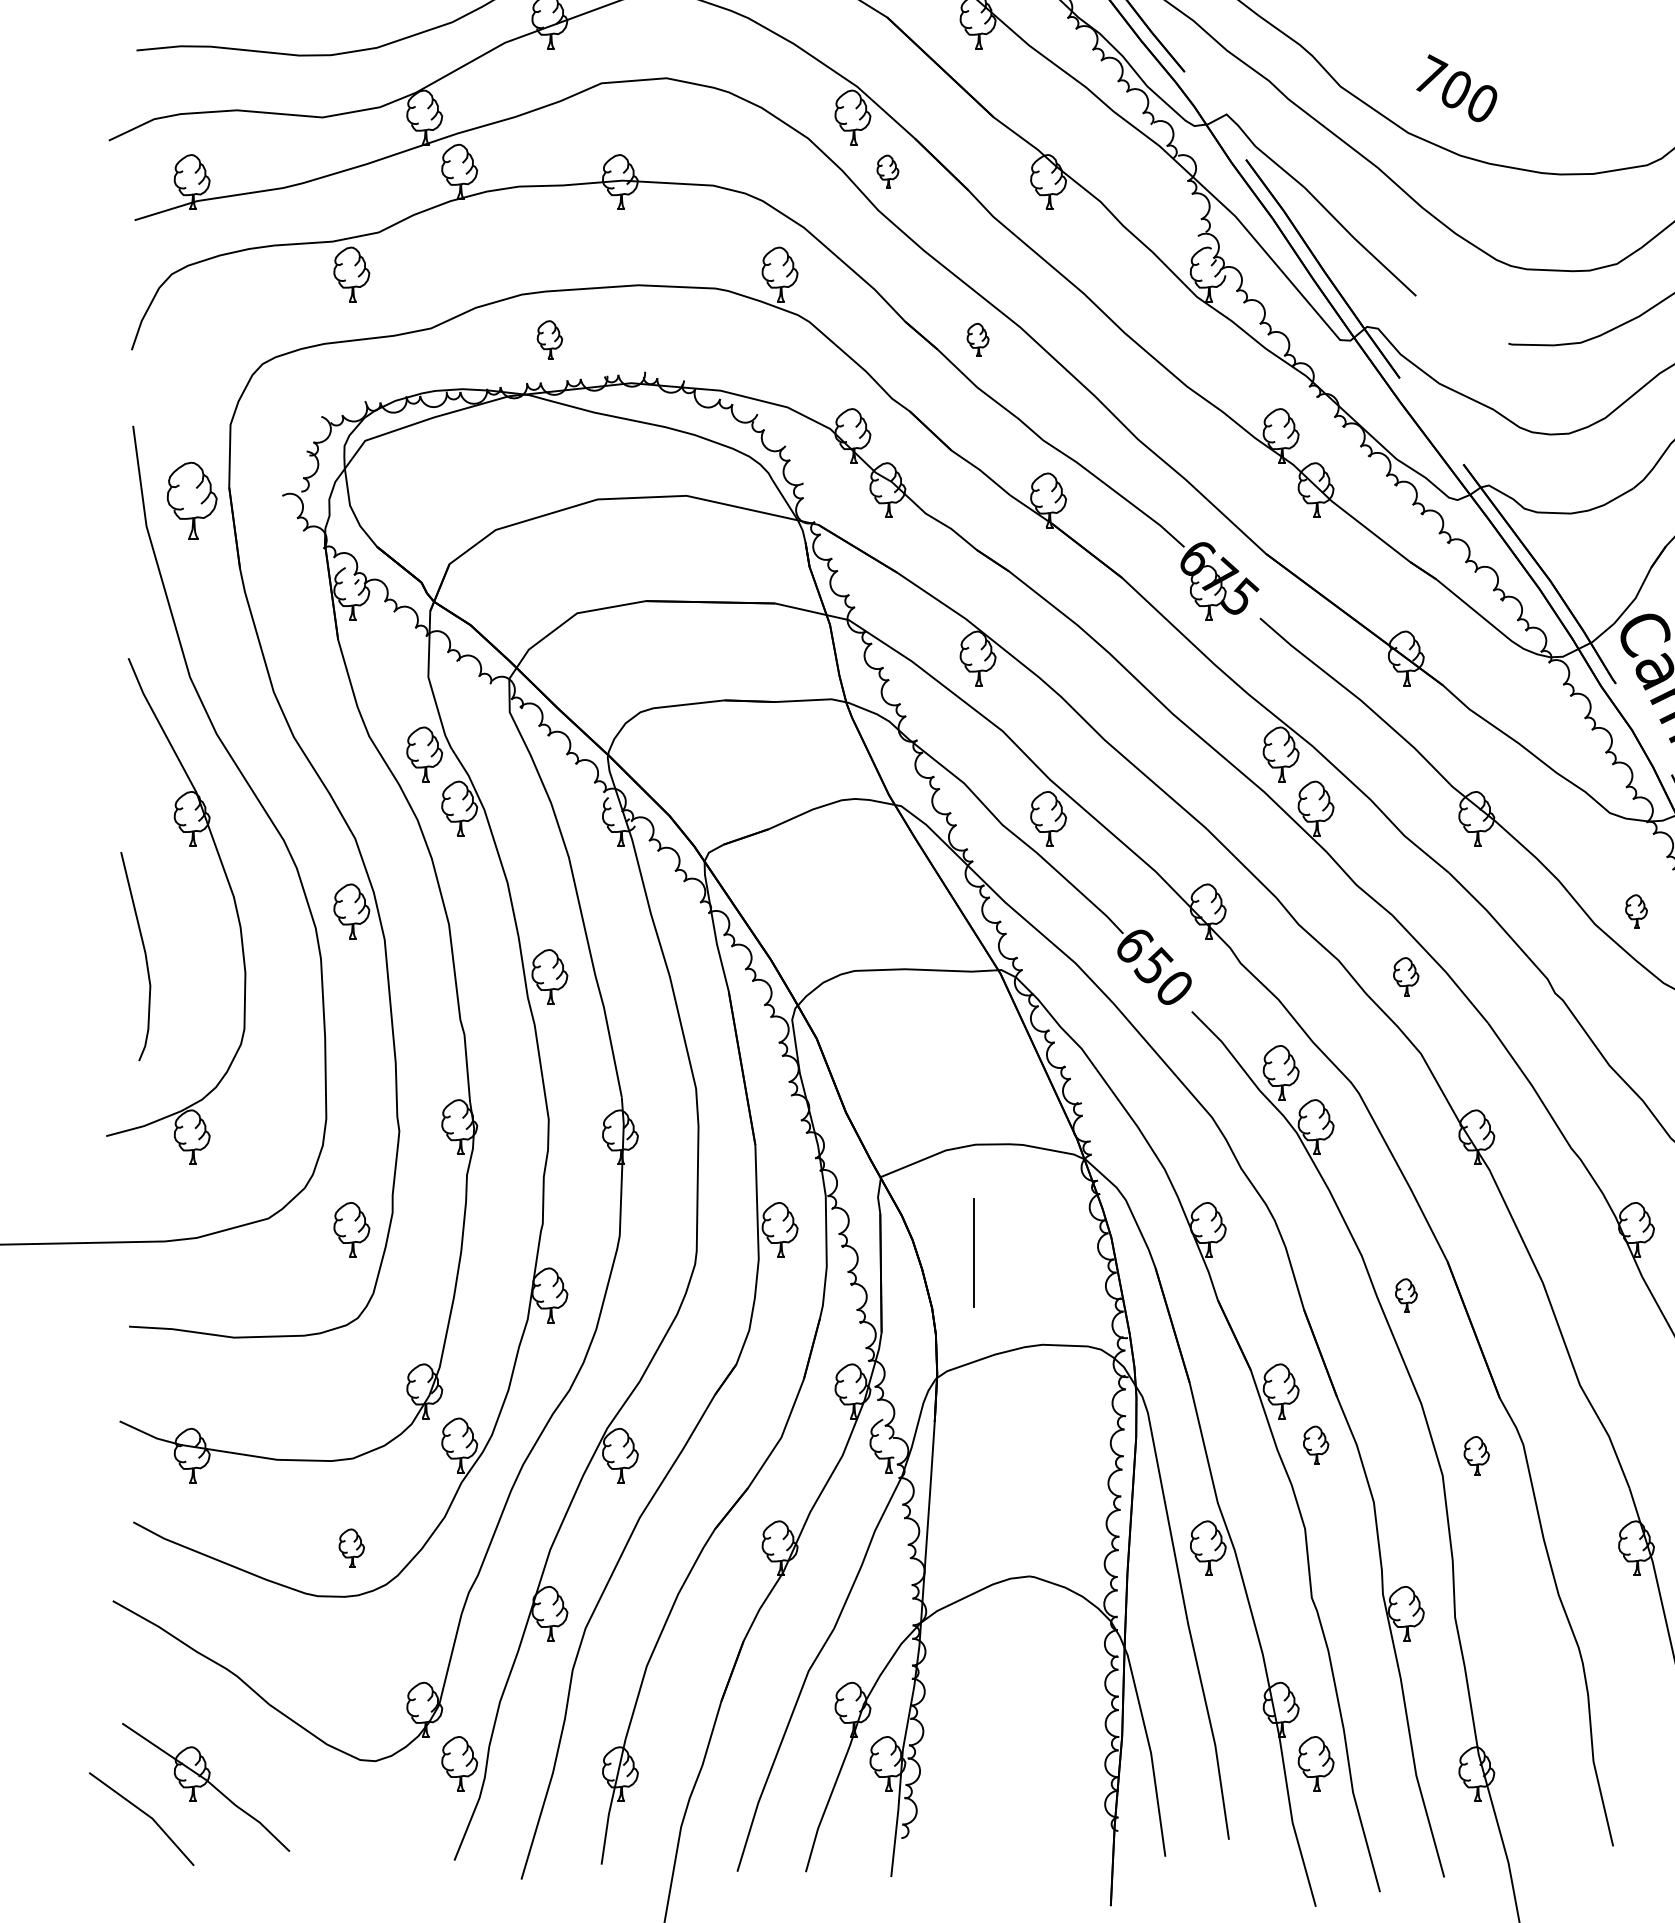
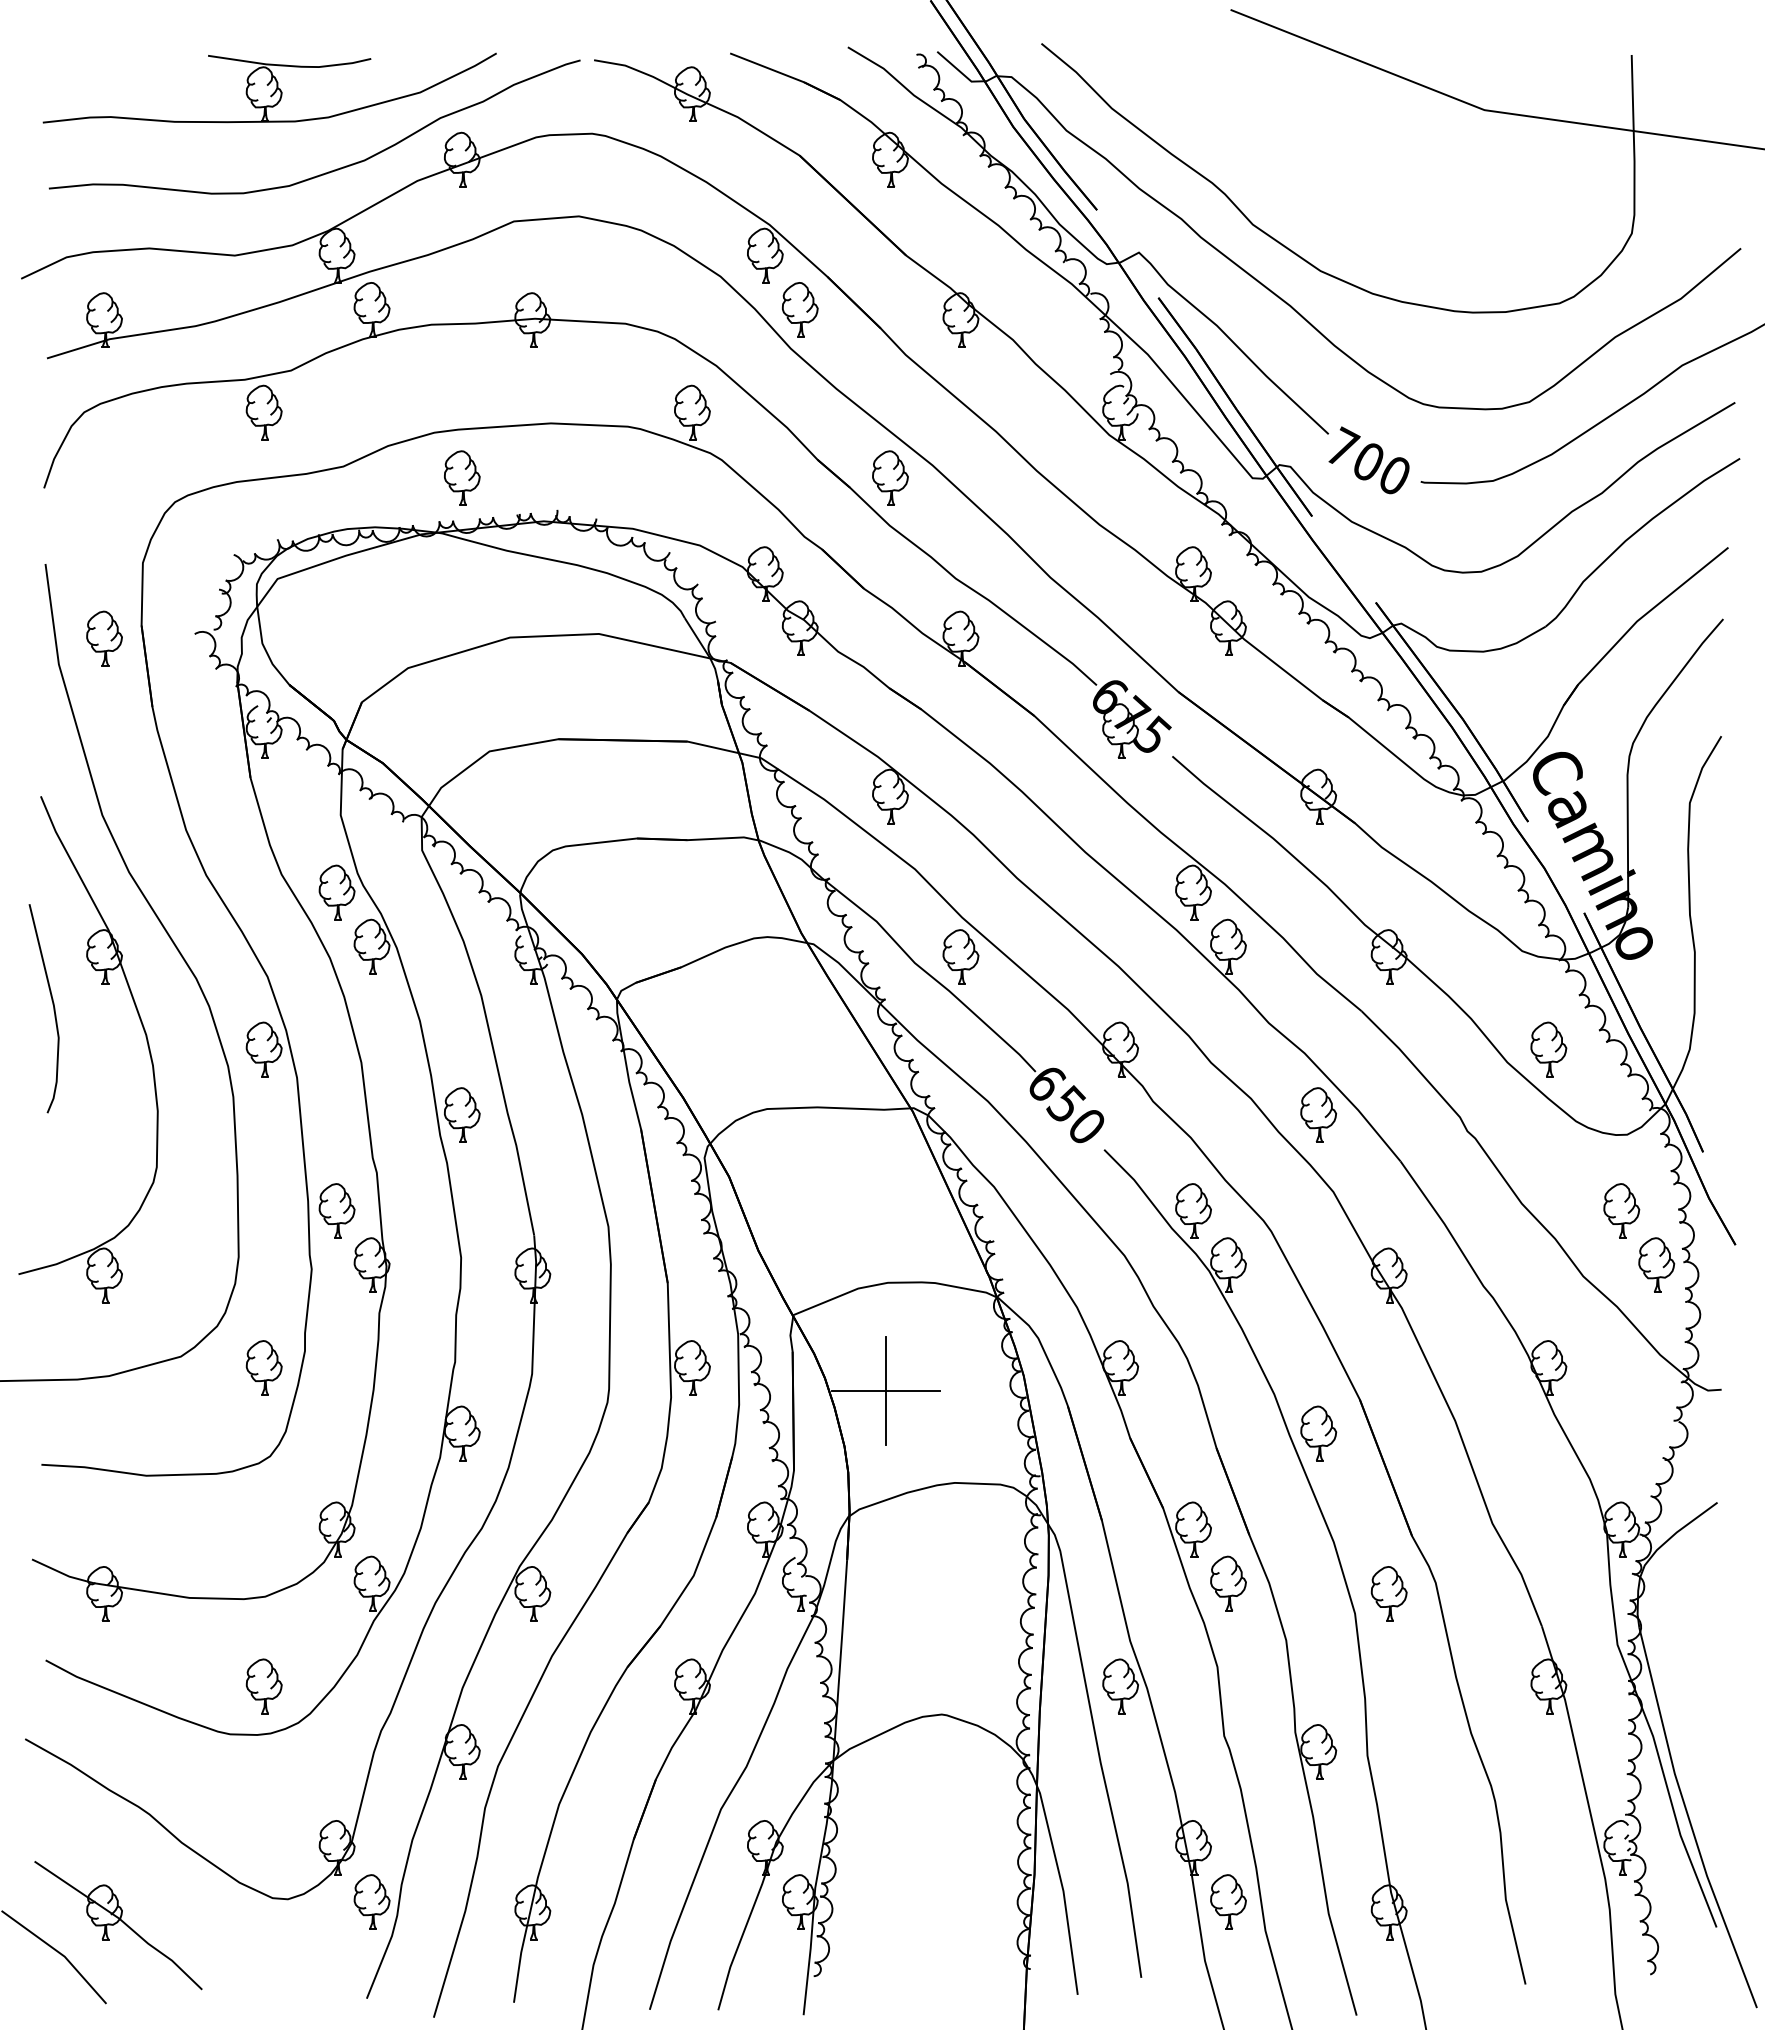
text: (1456, 88) -> (1368, 460), moved
part: (888, 171) -> (800, 309), size x1.67
part: (550, 339) -> (462, 477), size x1.43
part: (978, 339) -> (890, 477), size x1.67
part: (192, 500) -> (104, 638), size x0.71
part: (1636, 911) -> (1548, 1049), size x1.67
curve: (144, 952) -> (52, 1004), moved
part: (1406, 976) -> (1318, 1114), size x1.43
part: (424, 1072) -> (336, 1210), added
line: (974, 1252) -> (886, 1390), added
part: (1406, 1295) -> (1318, 1433), size x1.67
part: (1316, 1445) -> (1228, 1583), size x1.43
part: (1476, 1455) -> (1388, 1593), size x1.43
part: (351, 1548) -> (263, 1686), size x1.43

